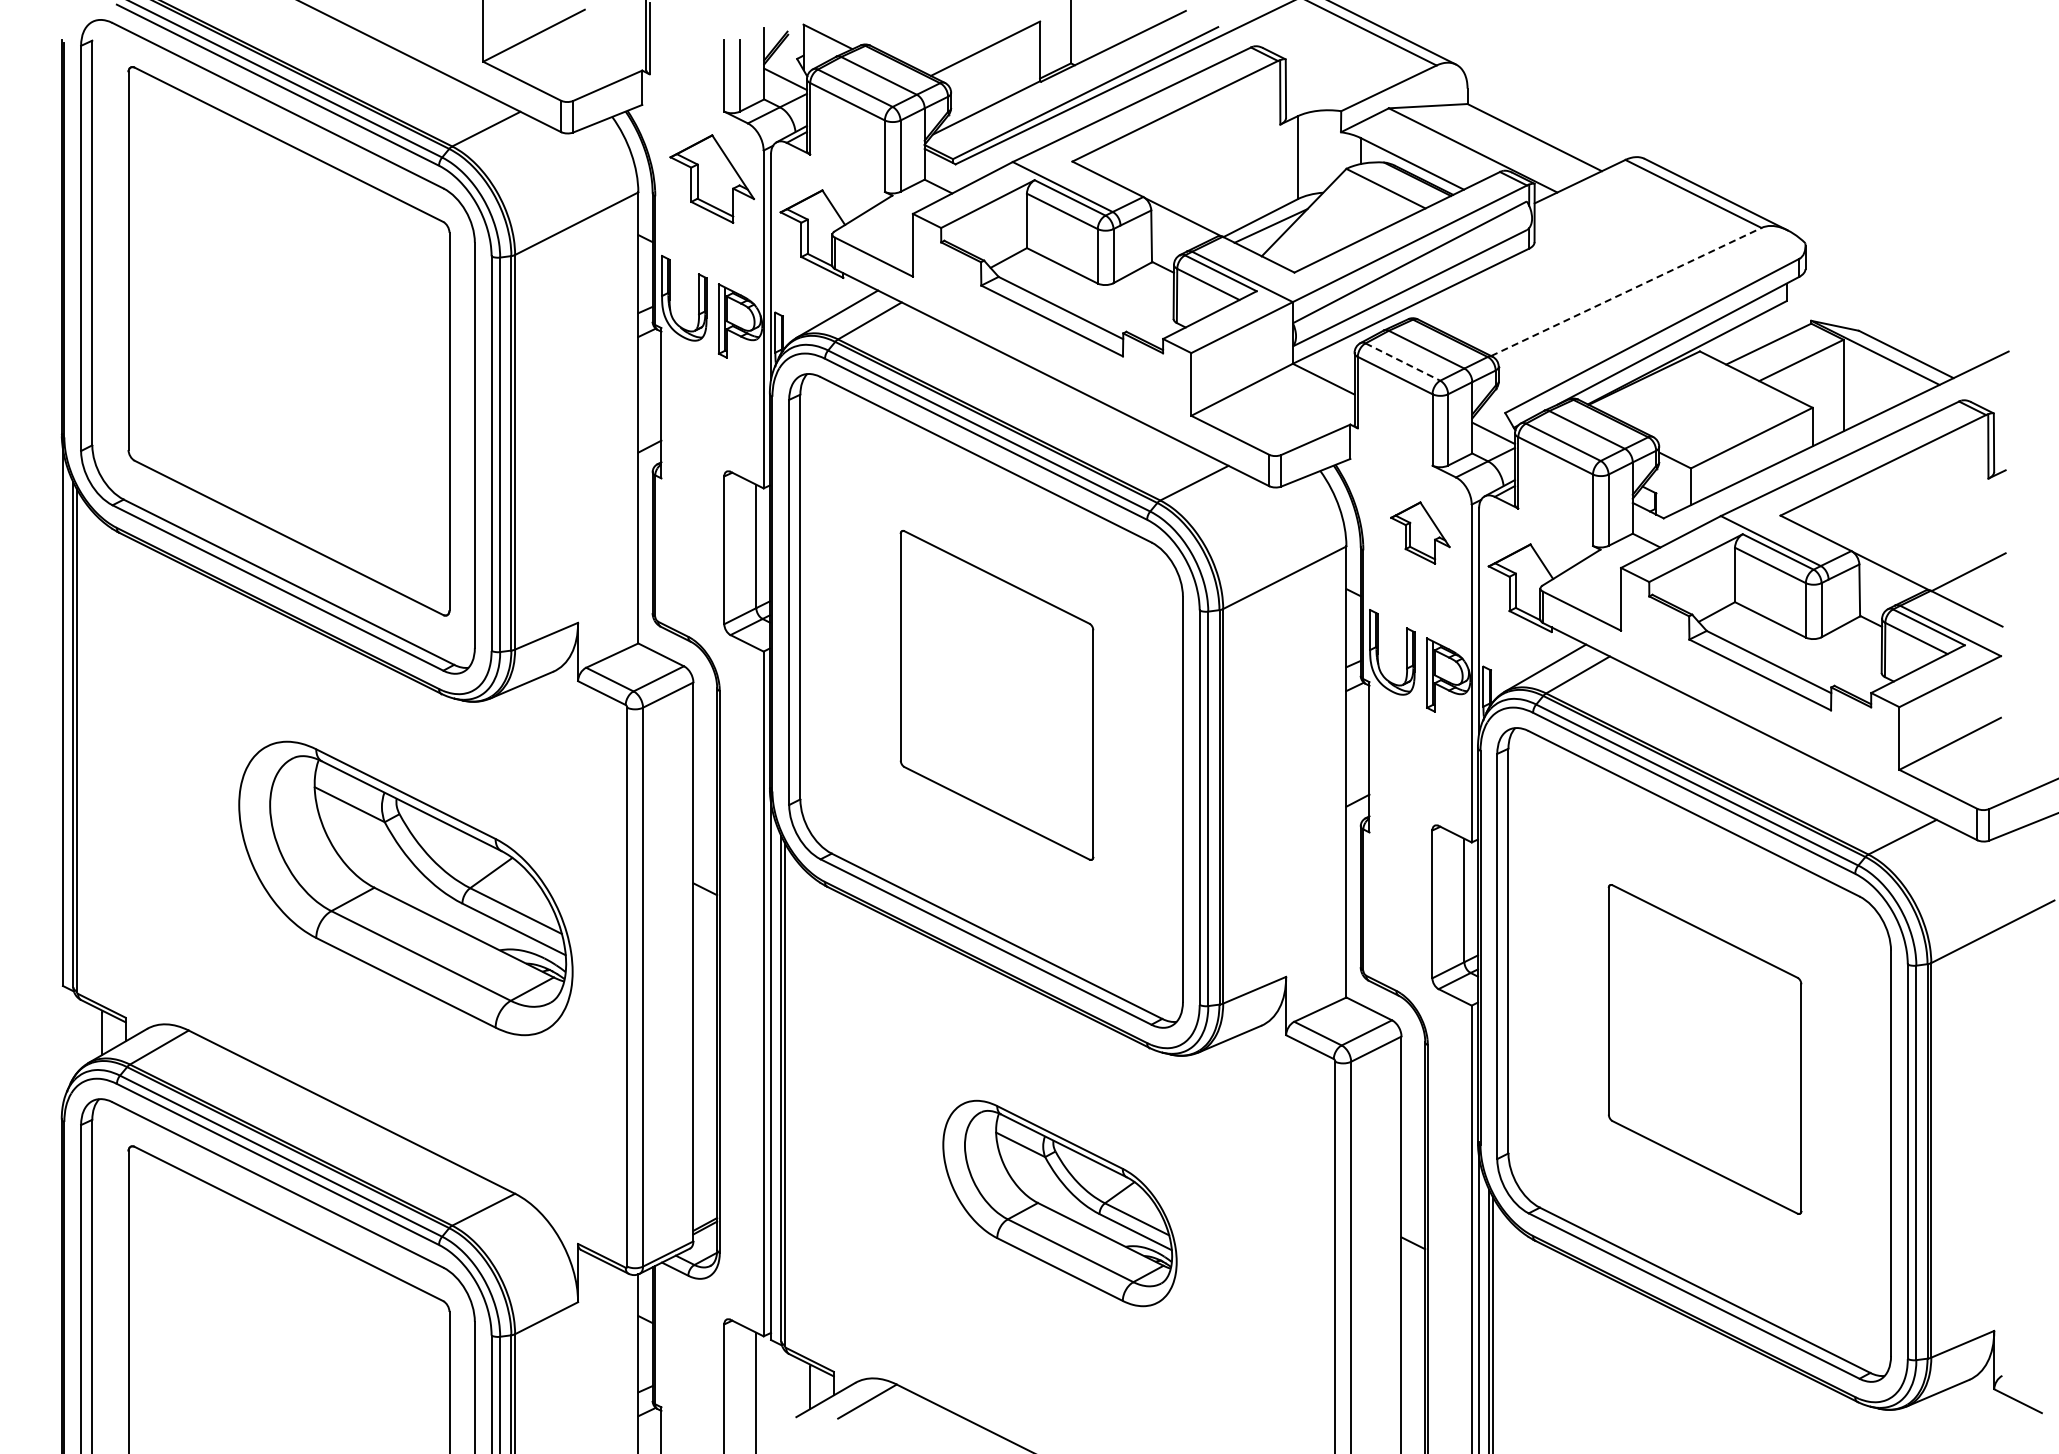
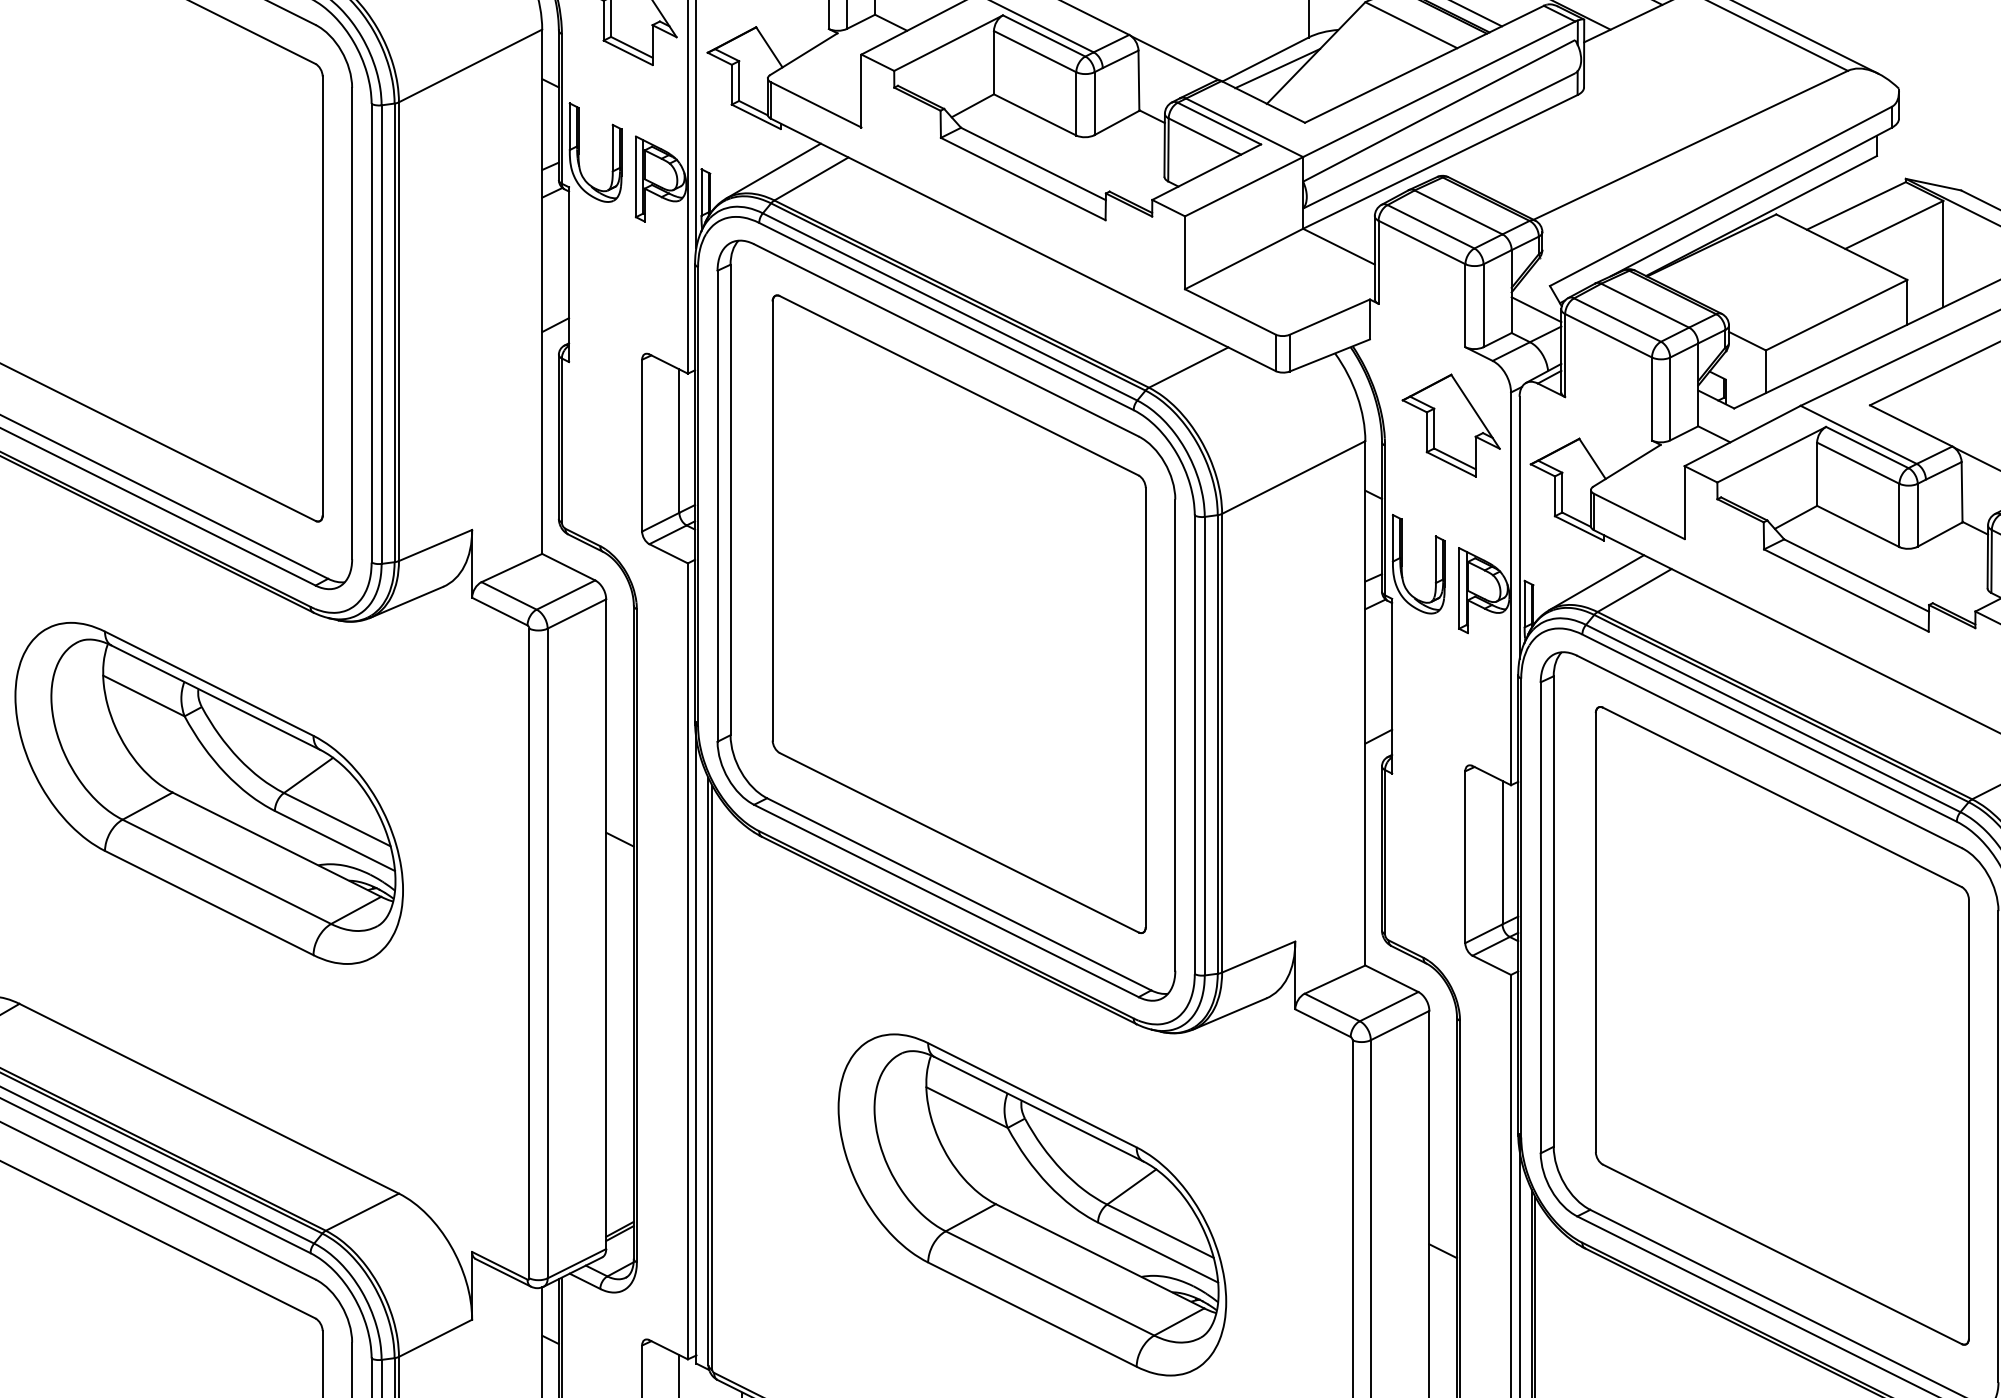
line: (1626, 292) -> (1690, 145), dashed -> solid
line: (1402, 362) -> (1430, 227), dashed -> solid
part: (1420, 532) -> (1451, 424), size x1.43
part: (996, 695) -> (958, 614), size x1.67
part: (405, 888) -> (208, 793), moved
part: (1704, 1049) -> (1781, 1025), size x1.67
part: (1059, 1203) -> (1031, 1204), size x1.43

